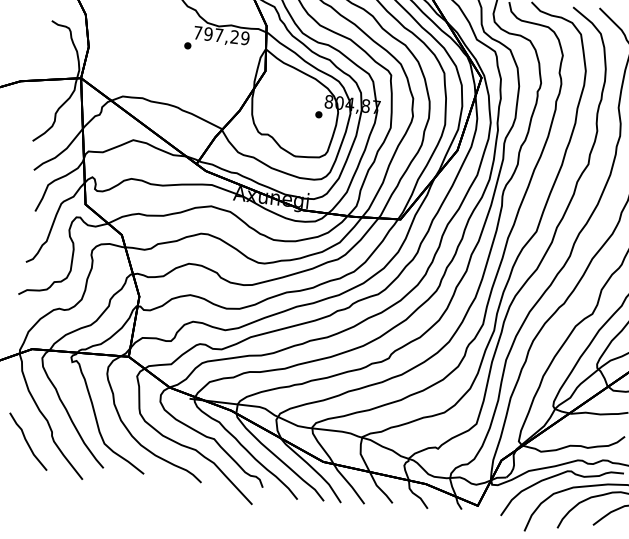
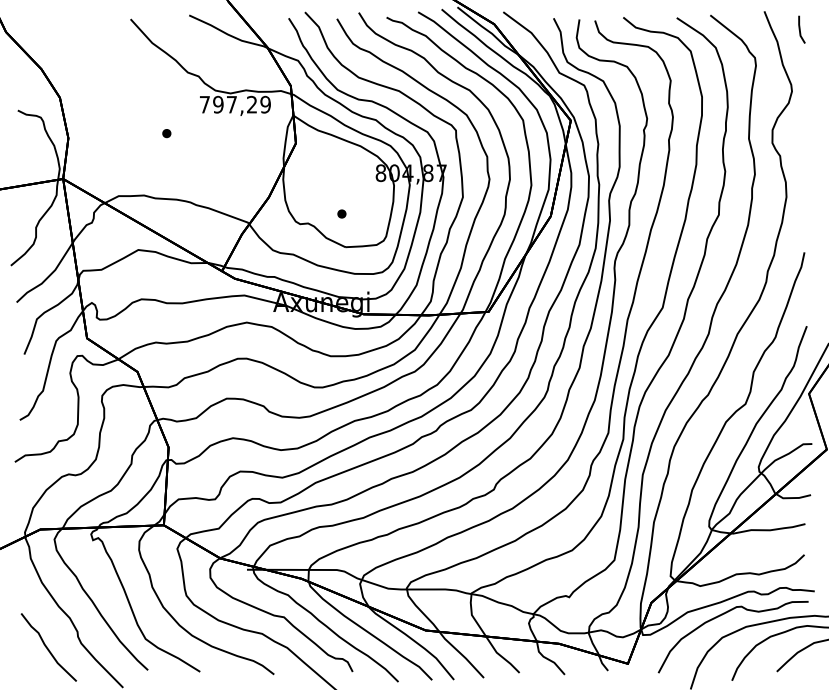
part: (187, 45) -> (166, 133), moved
part: (318, 114) -> (341, 213), moved

